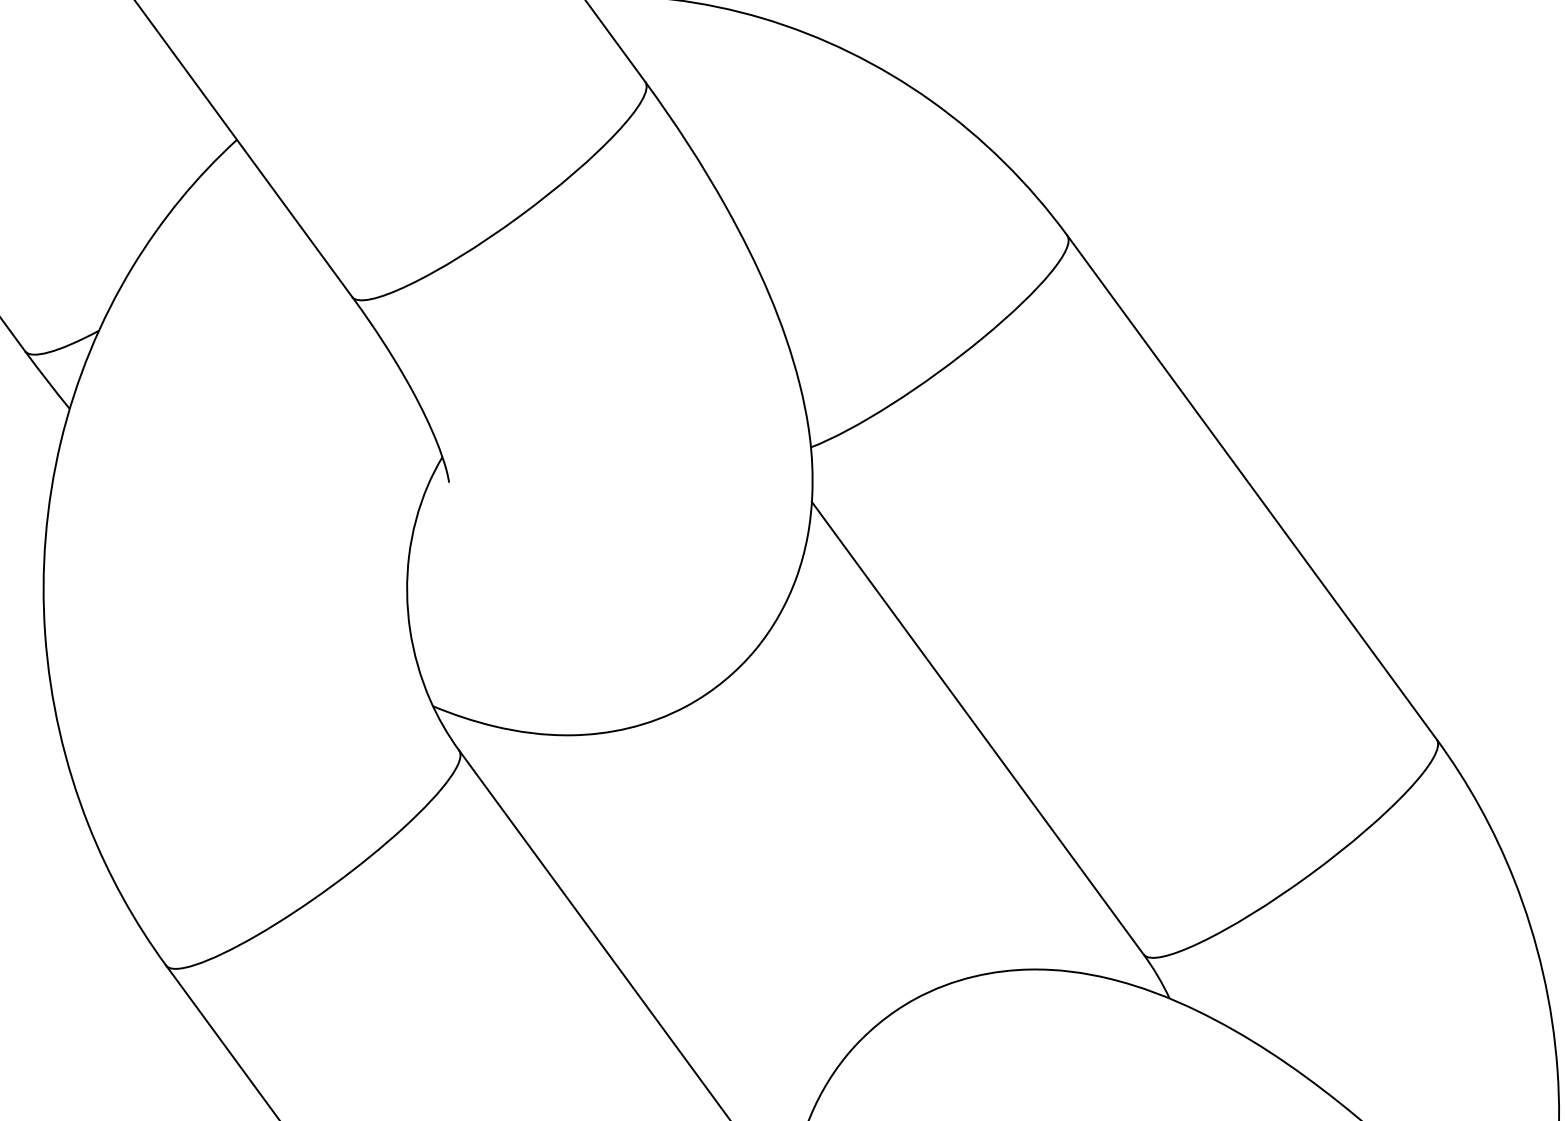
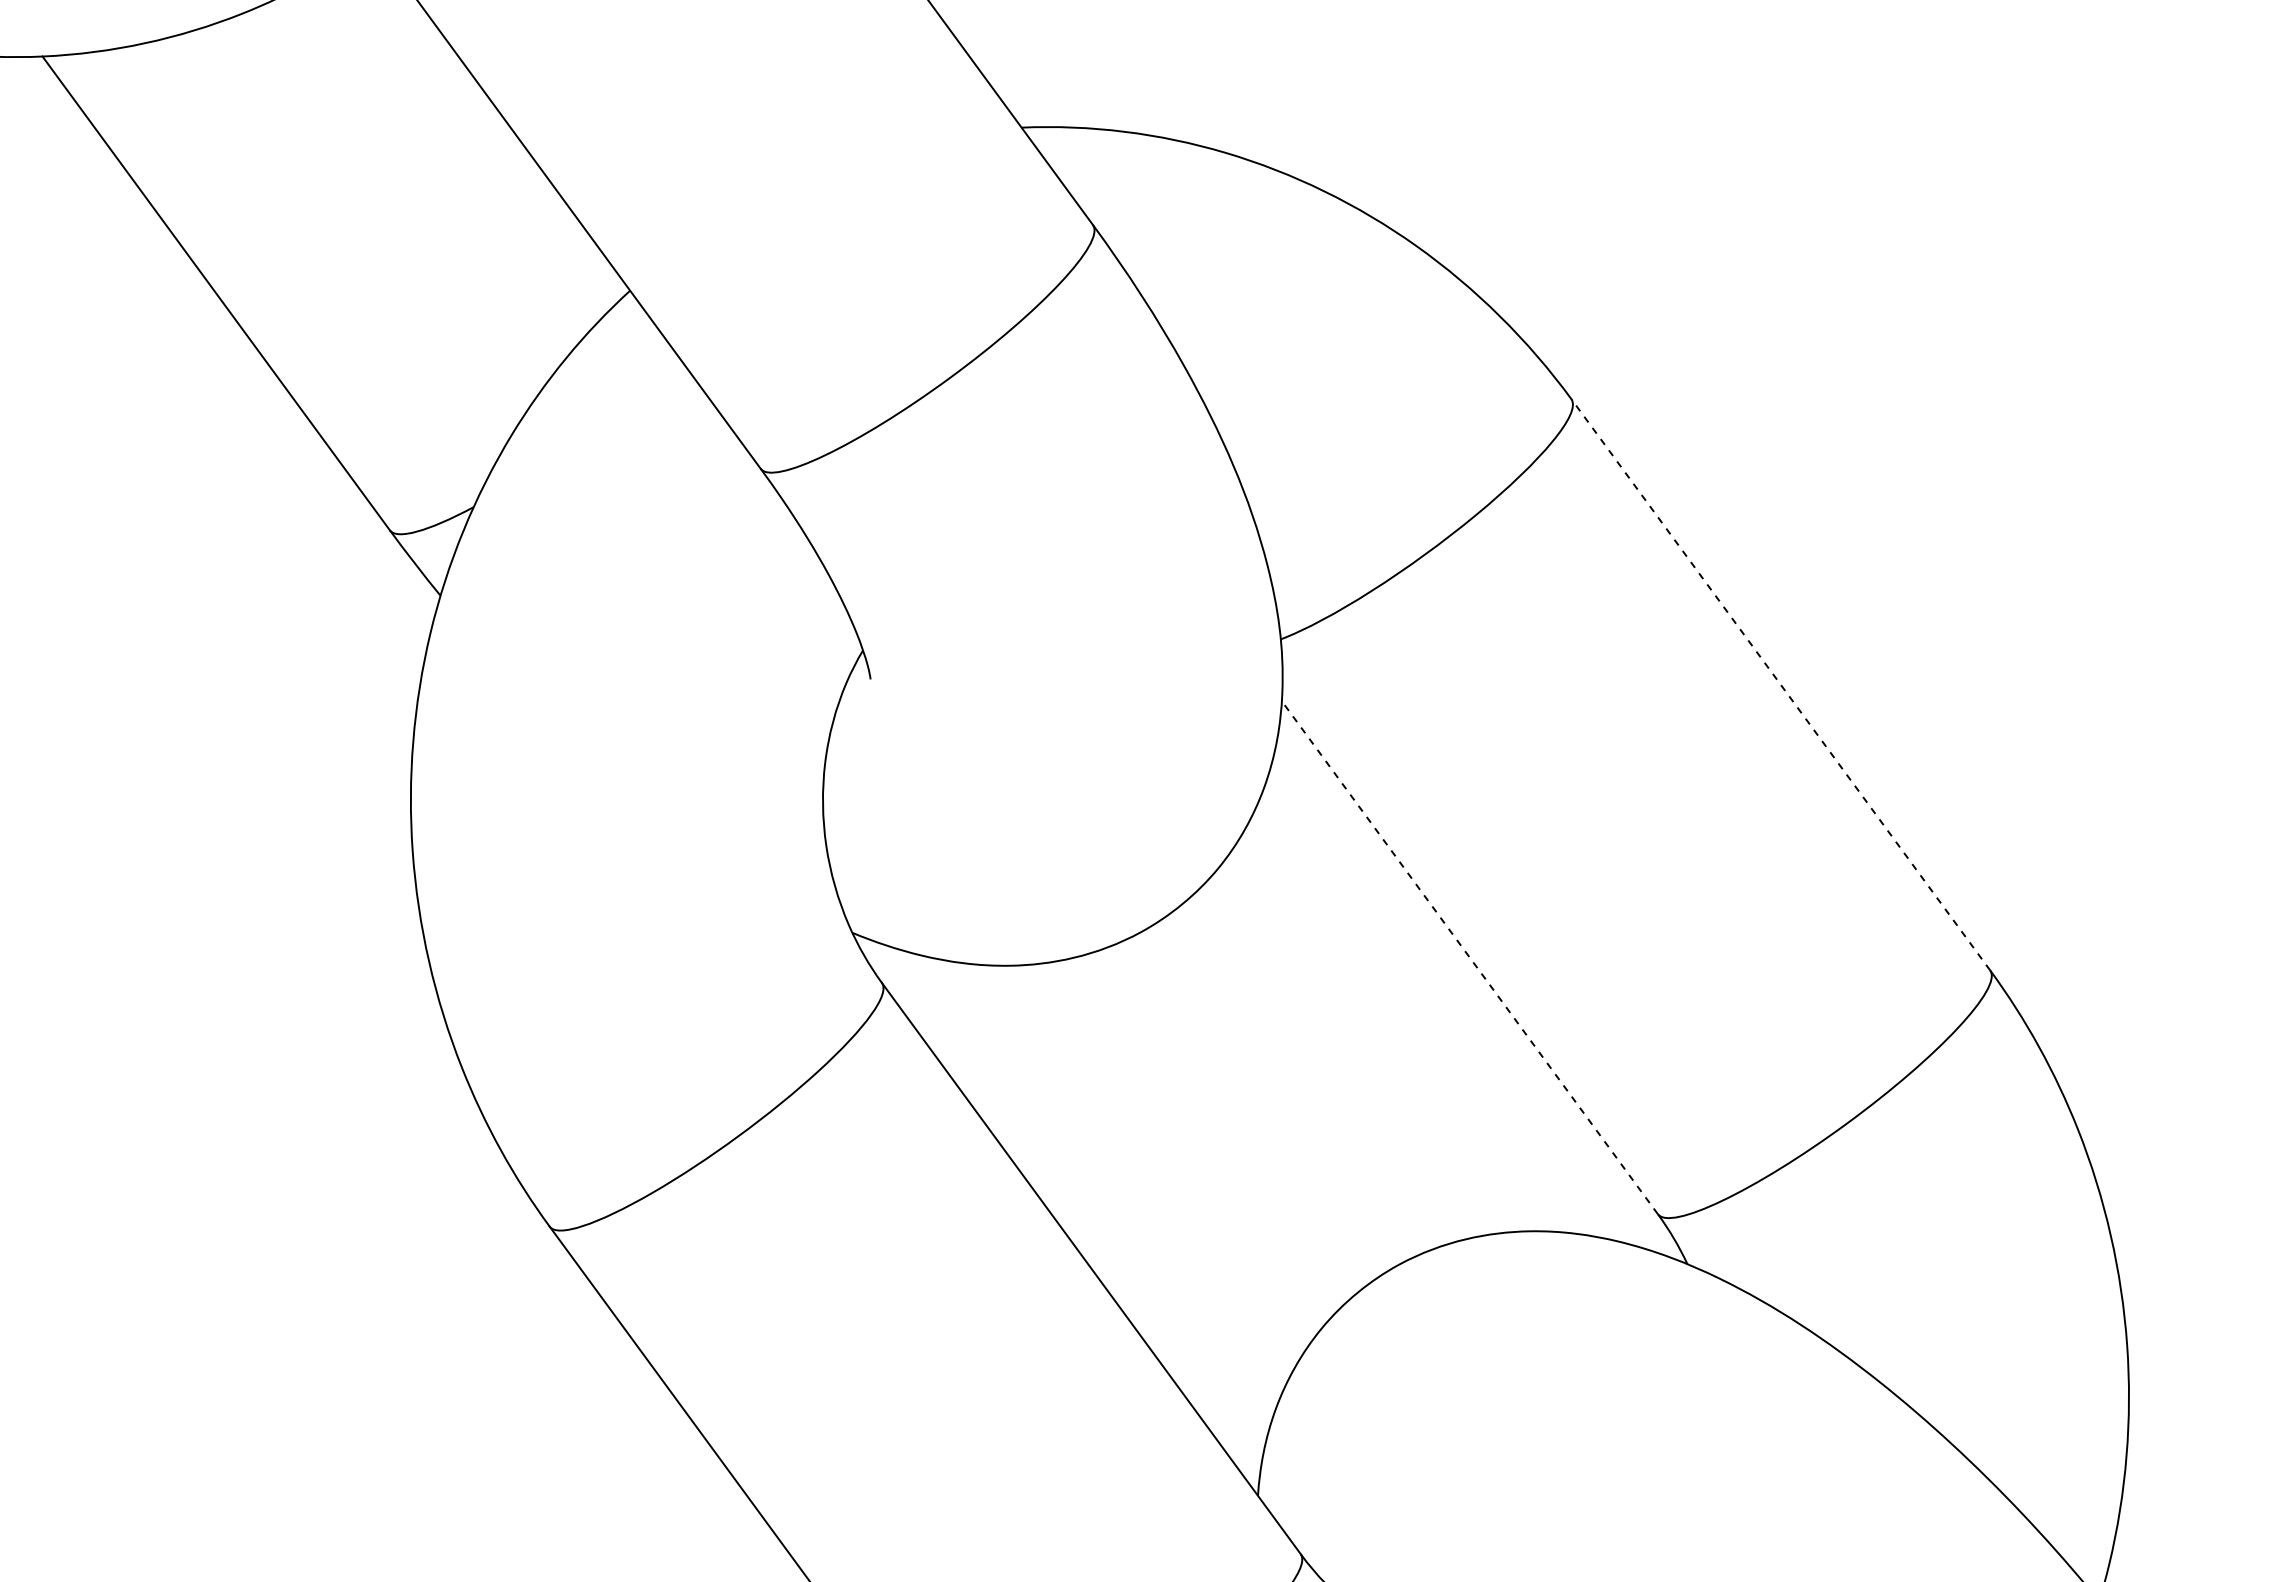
line: (1251, 487) -> (1780, 684), solid -> dashed
line: (977, 728) -> (1469, 957), solid -> dashed

